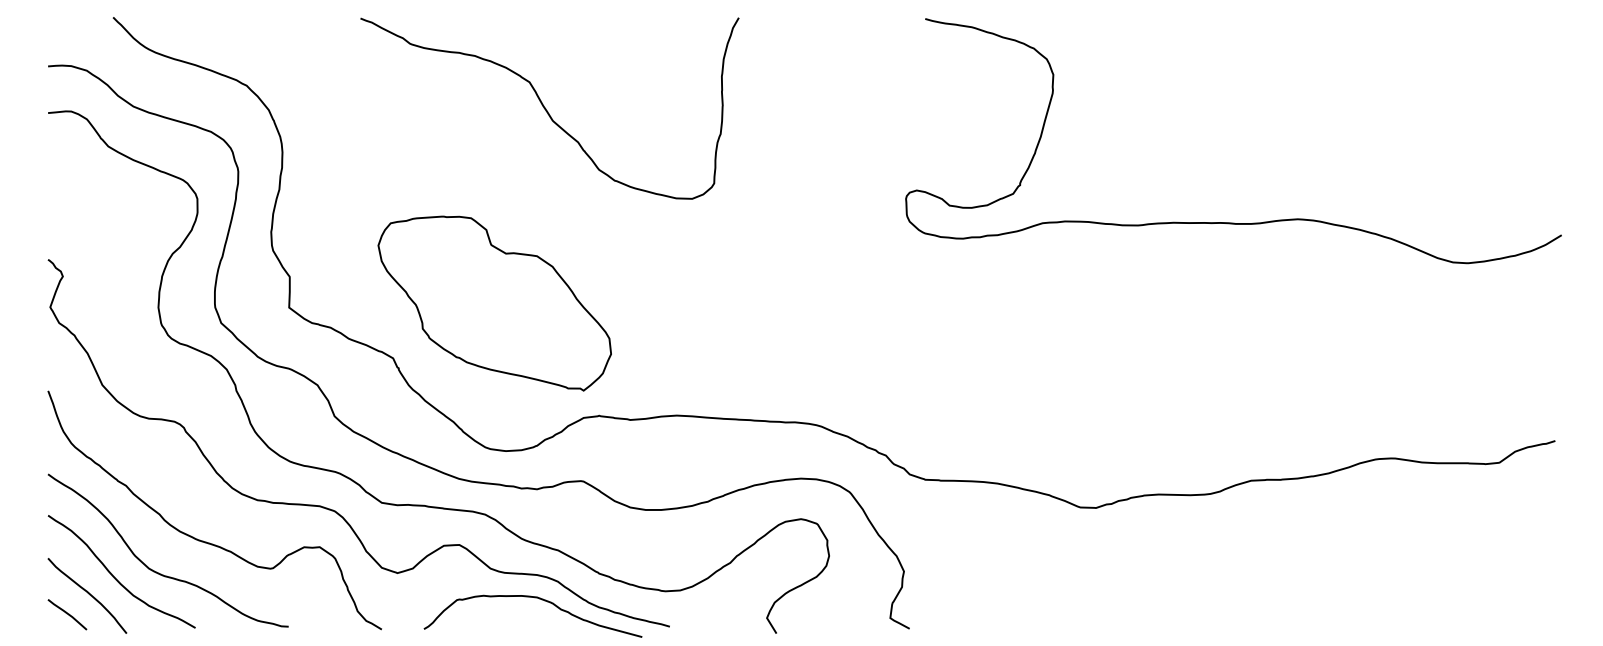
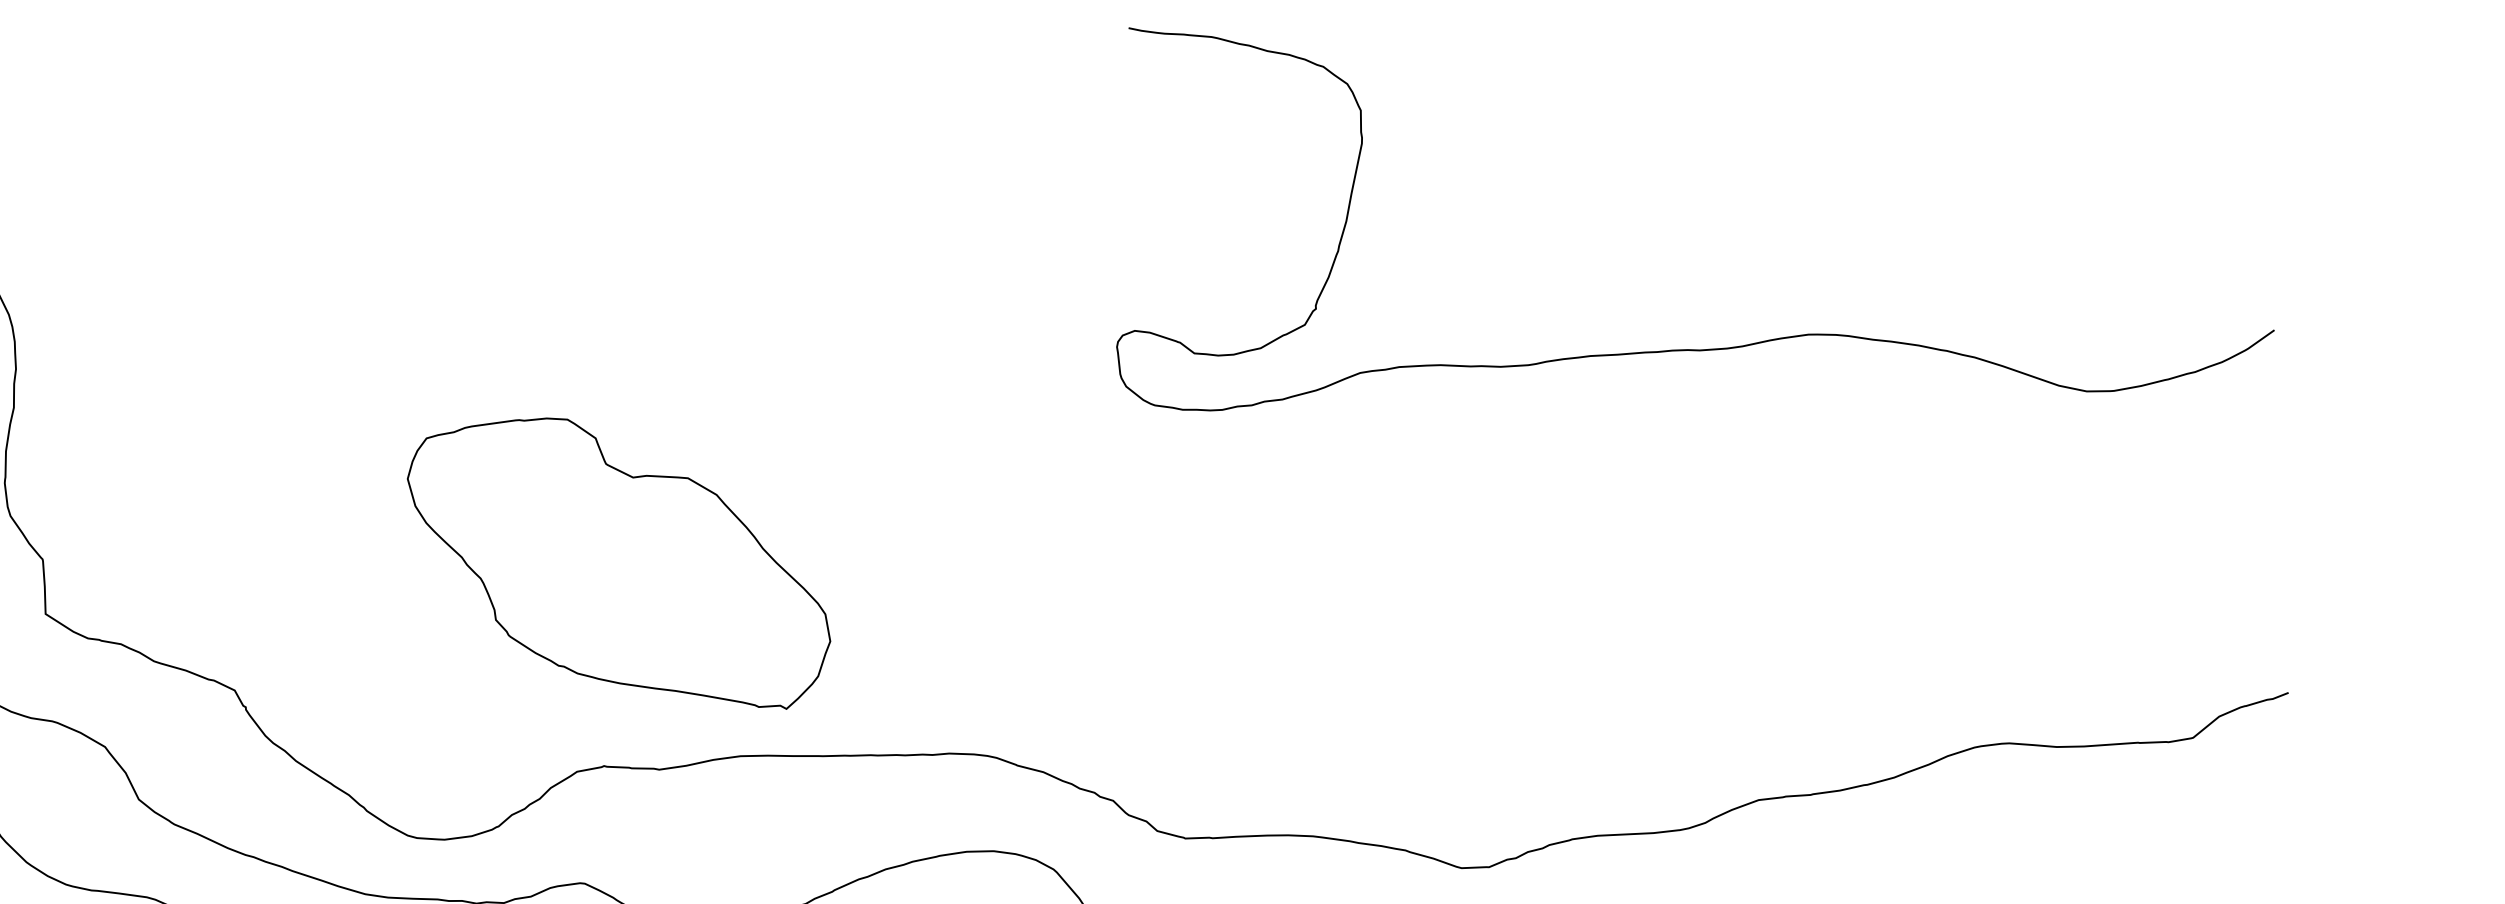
curve: (547, 110) -> (475, 235), removed
part: (494, 303) -> (618, 566), moved

